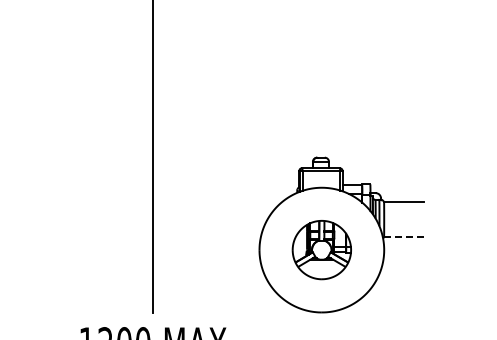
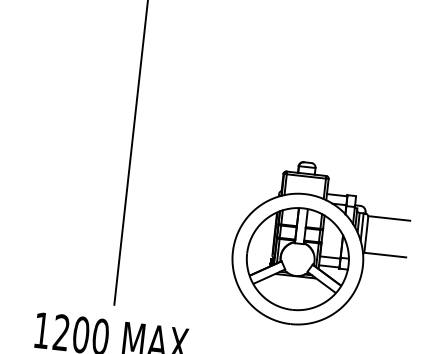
line: (404, 237) -> (385, 255), dashed -> solid
part: (321, 249) -> (297, 258), size x1.67

